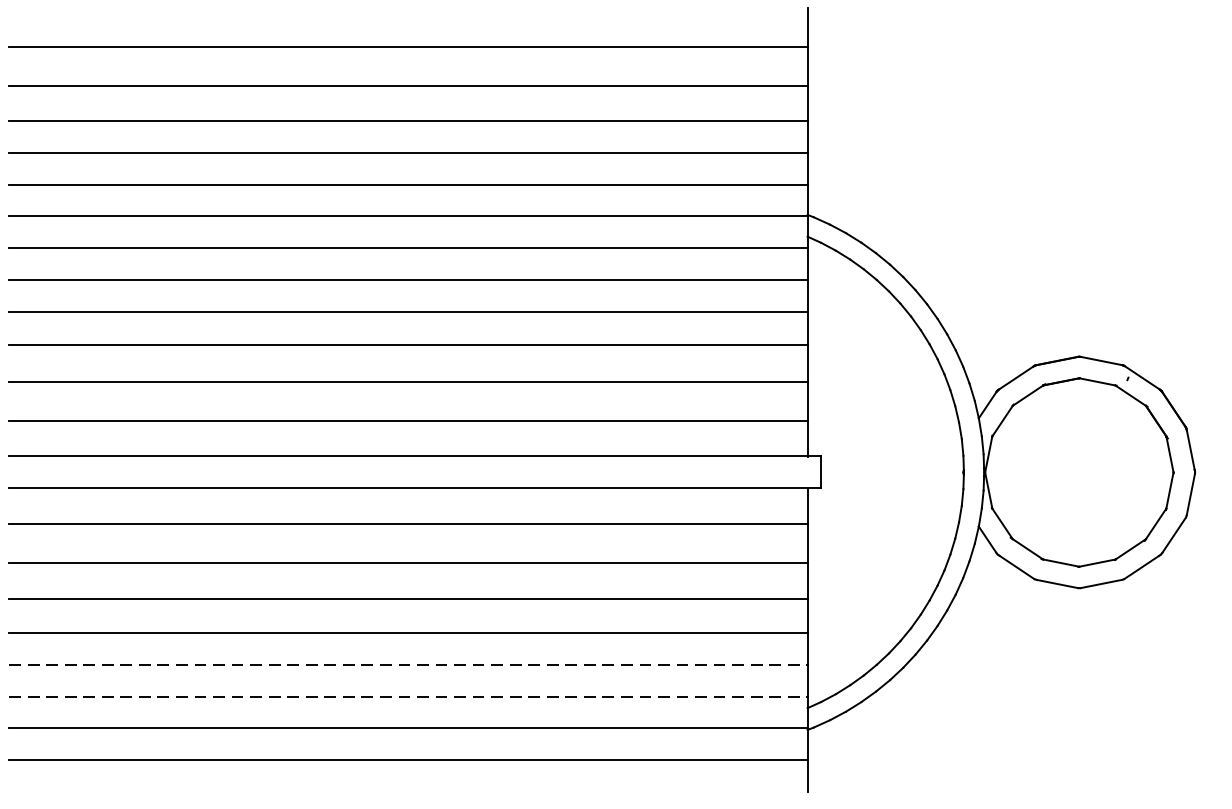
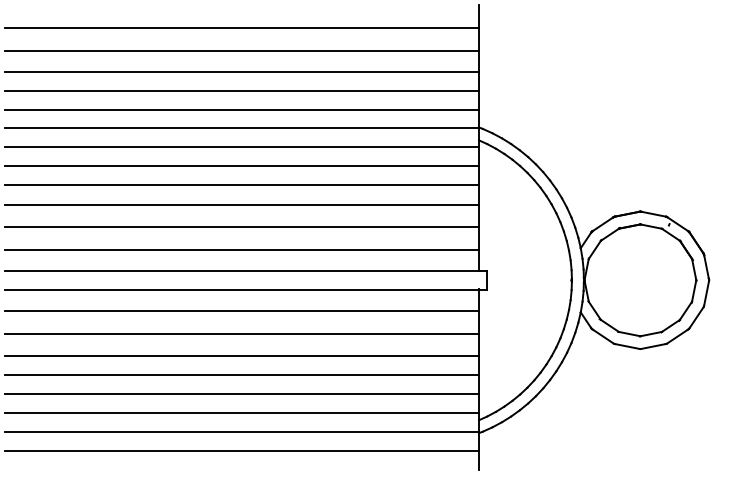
line: (408, 664) -> (242, 394), dashed -> solid
line: (408, 696) -> (242, 413), dashed -> solid

